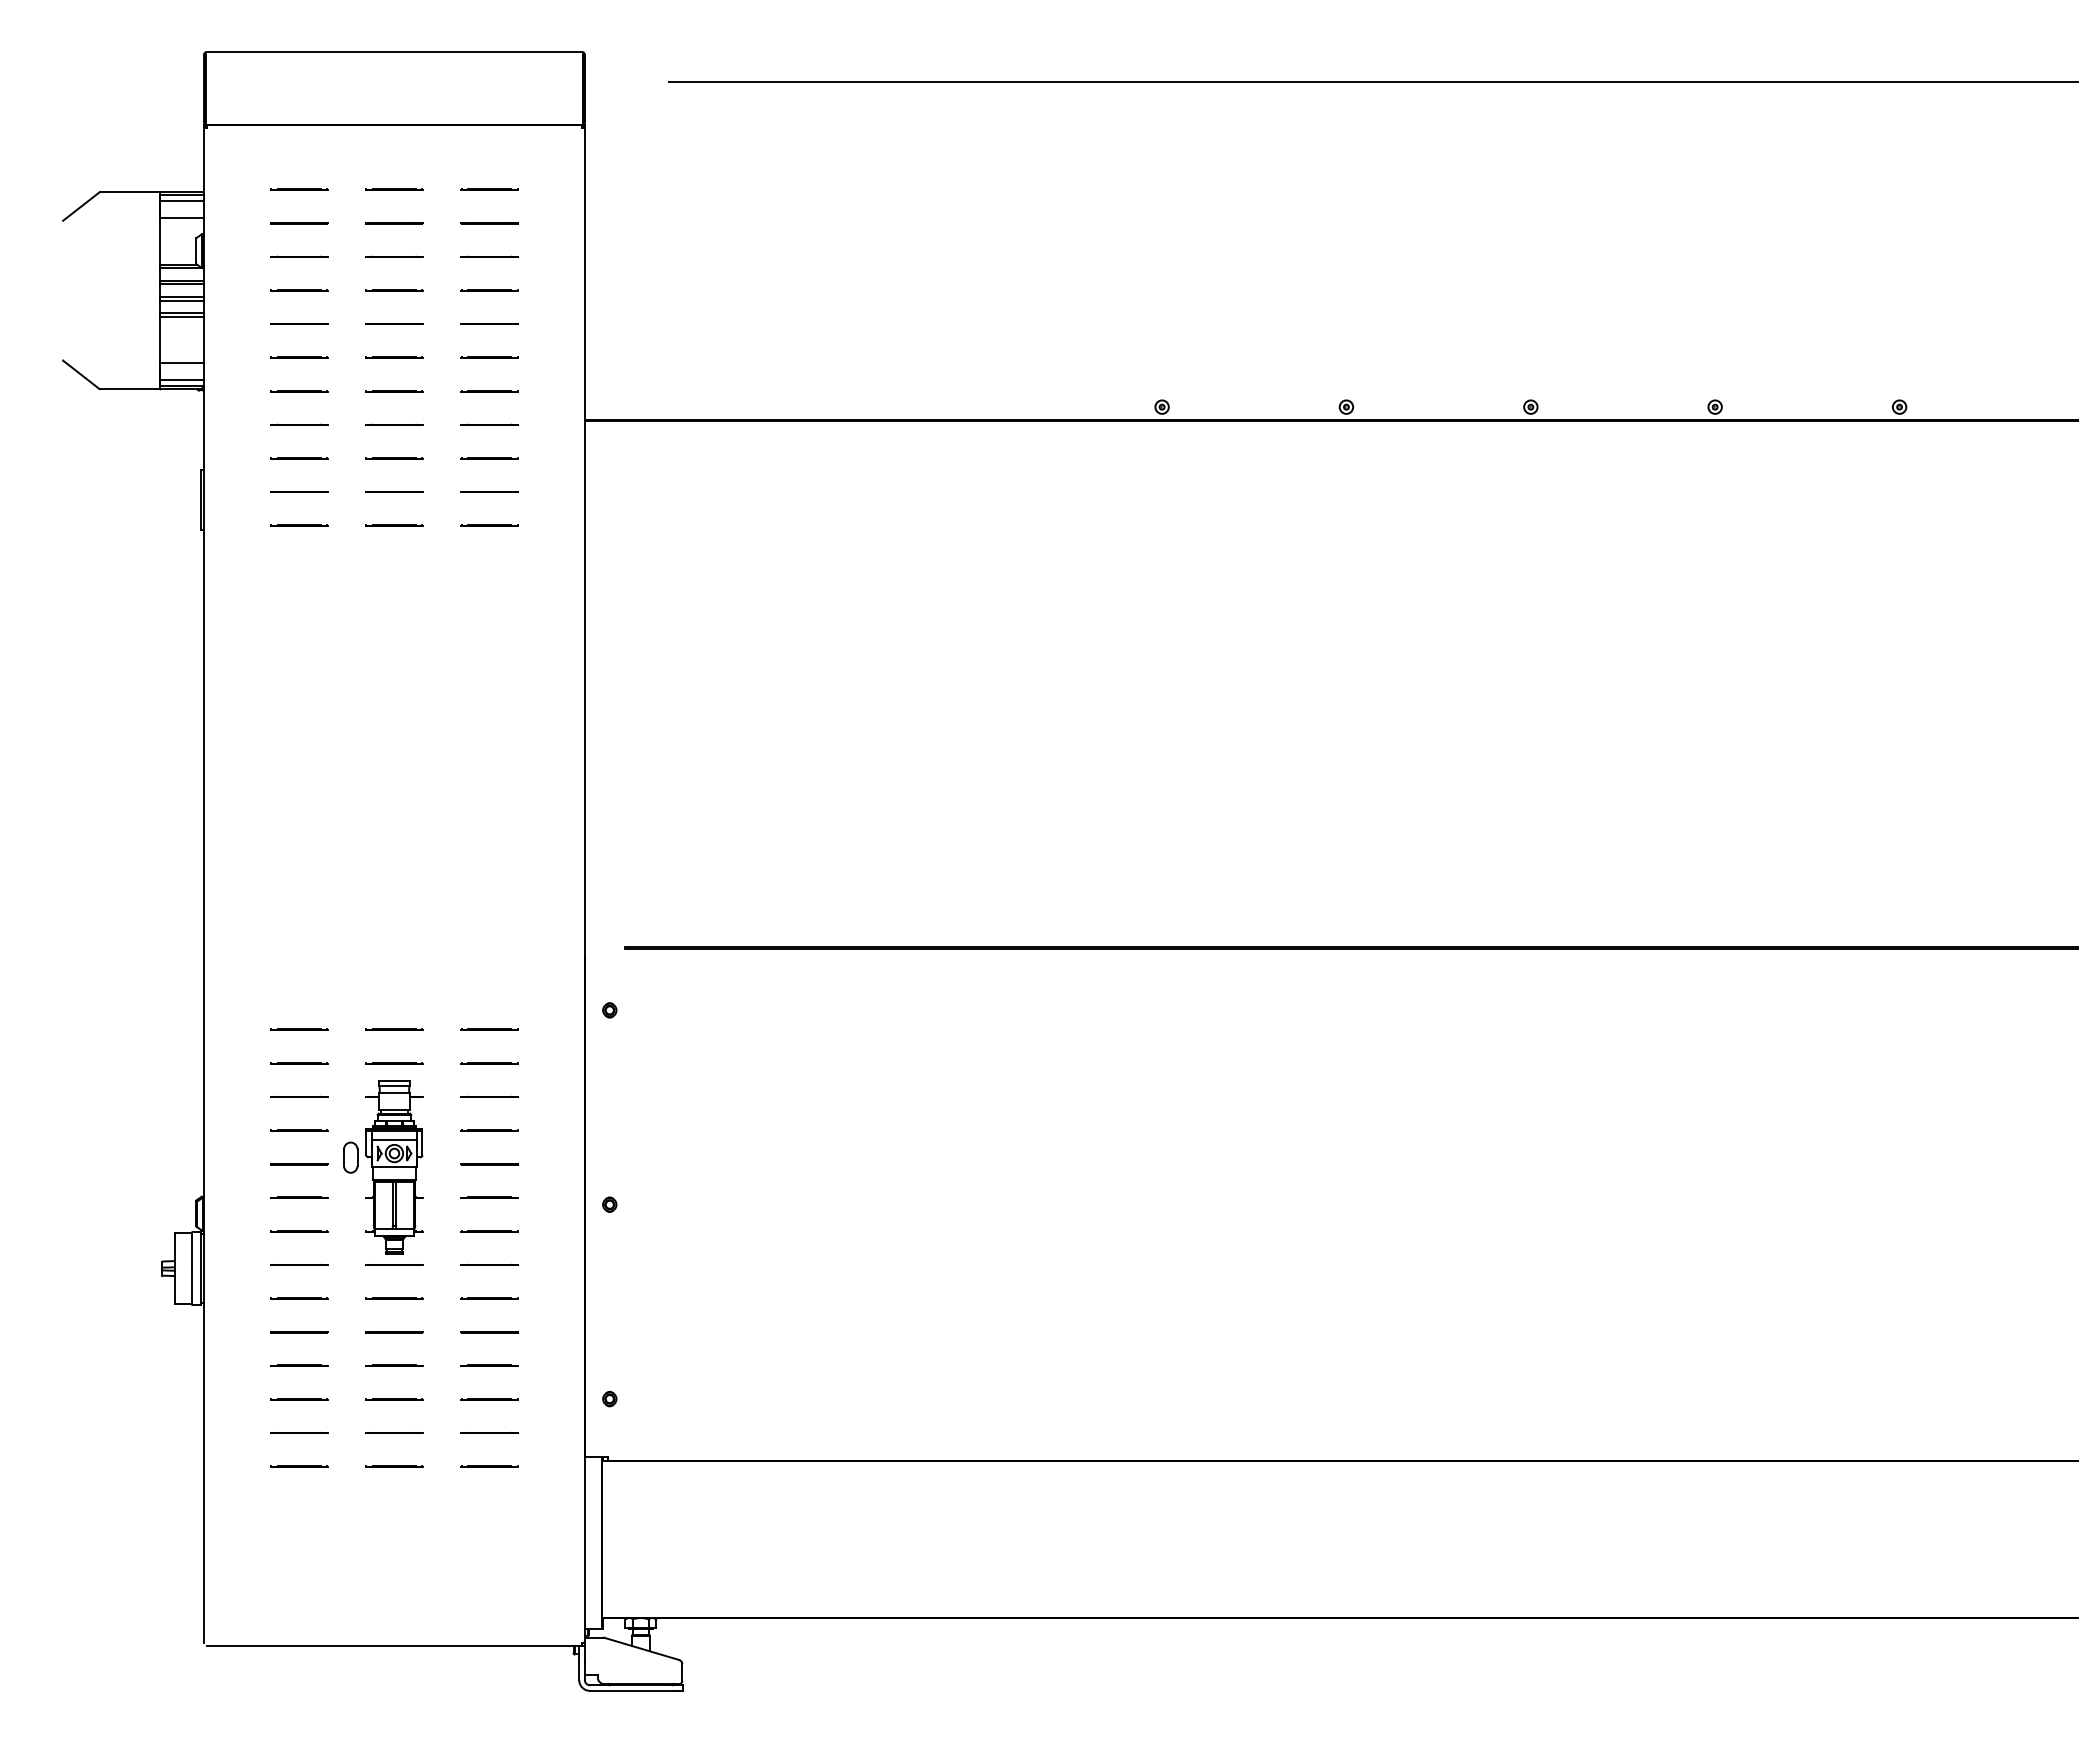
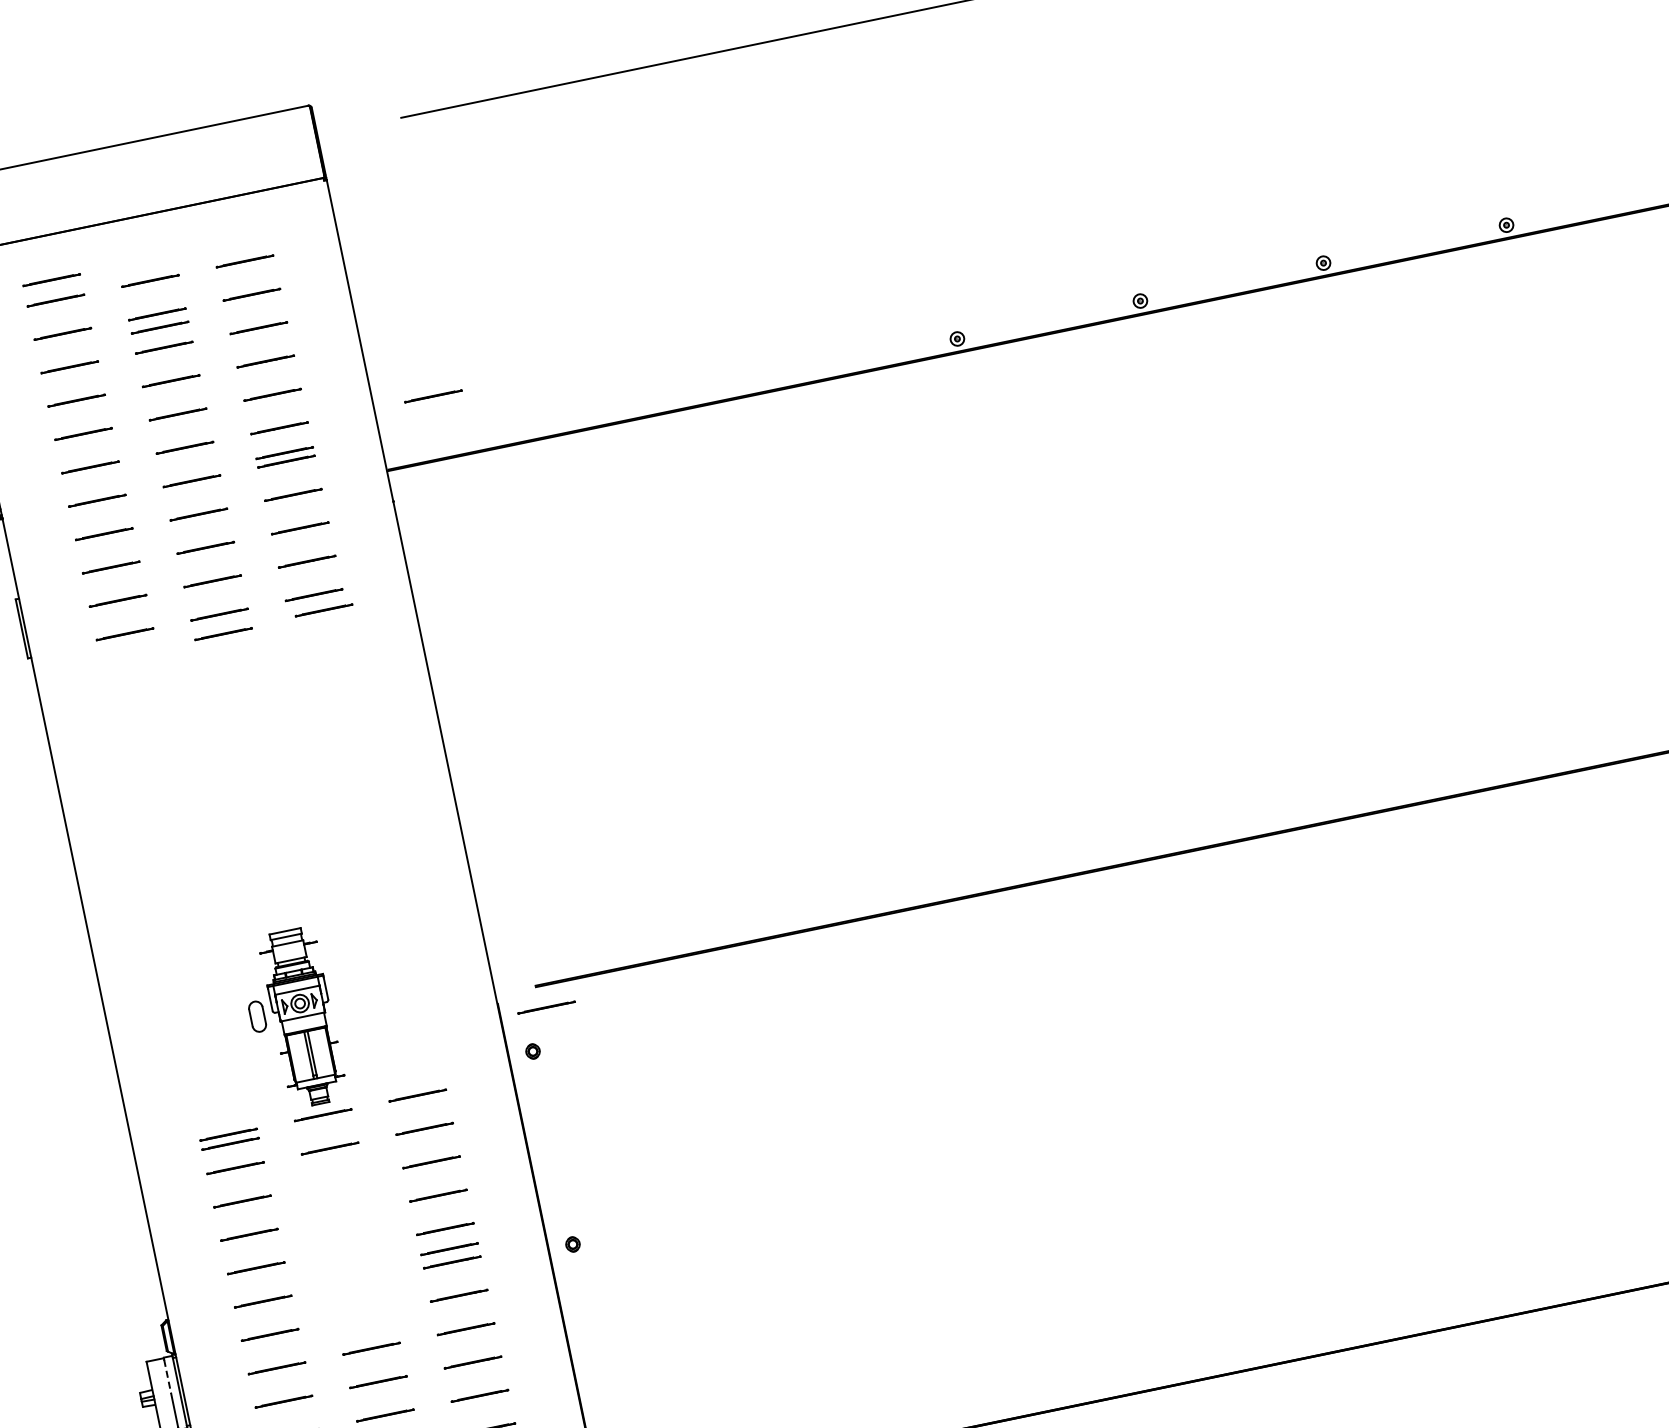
line: (299, 168) -> (51, 279), added
line: (394, 236) -> (160, 327), added
line: (644, 357) -> (433, 396), added
line: (489, 382) -> (284, 452), added
line: (496, 542) -> (324, 610), added
line: (394, 545) -> (223, 634), added
line: (631, 970) -> (546, 1007), added
line: (299, 1038) -> (230, 1143), added
part: (383, 1167) -> (292, 1019), moved
line: (489, 1184) -> (449, 1249), added
line: (191, 1251) -> (167, 1376), solid -> dashed

